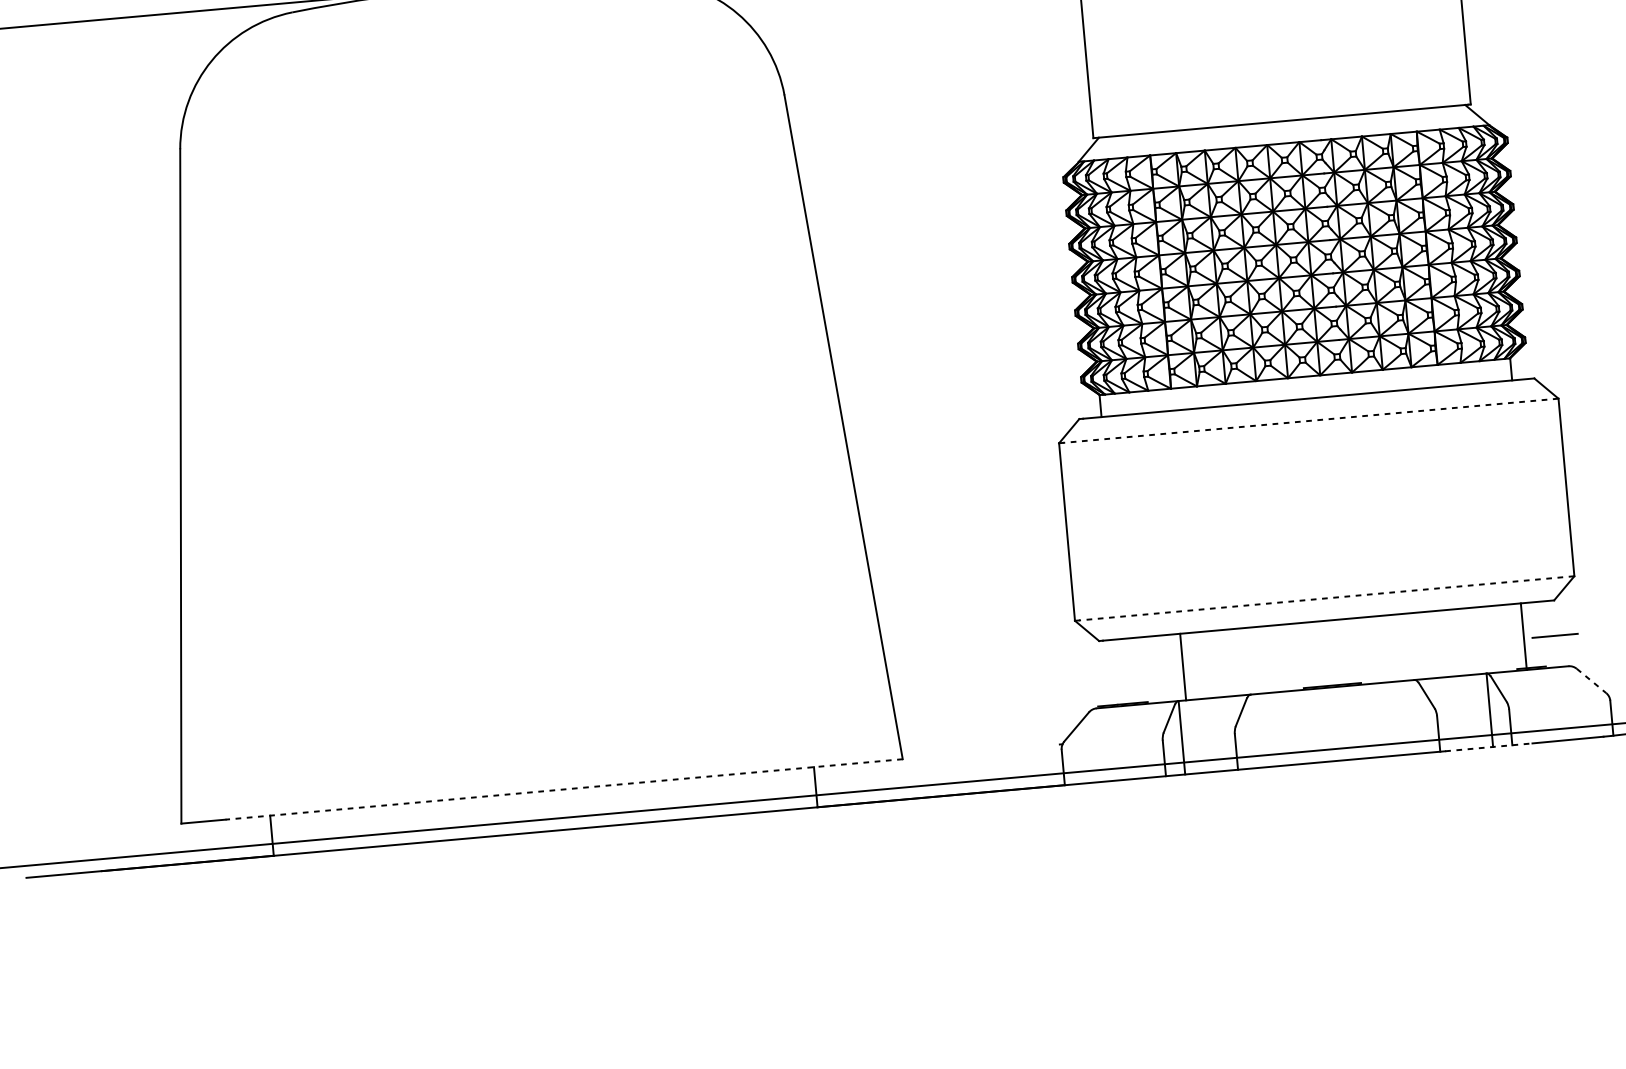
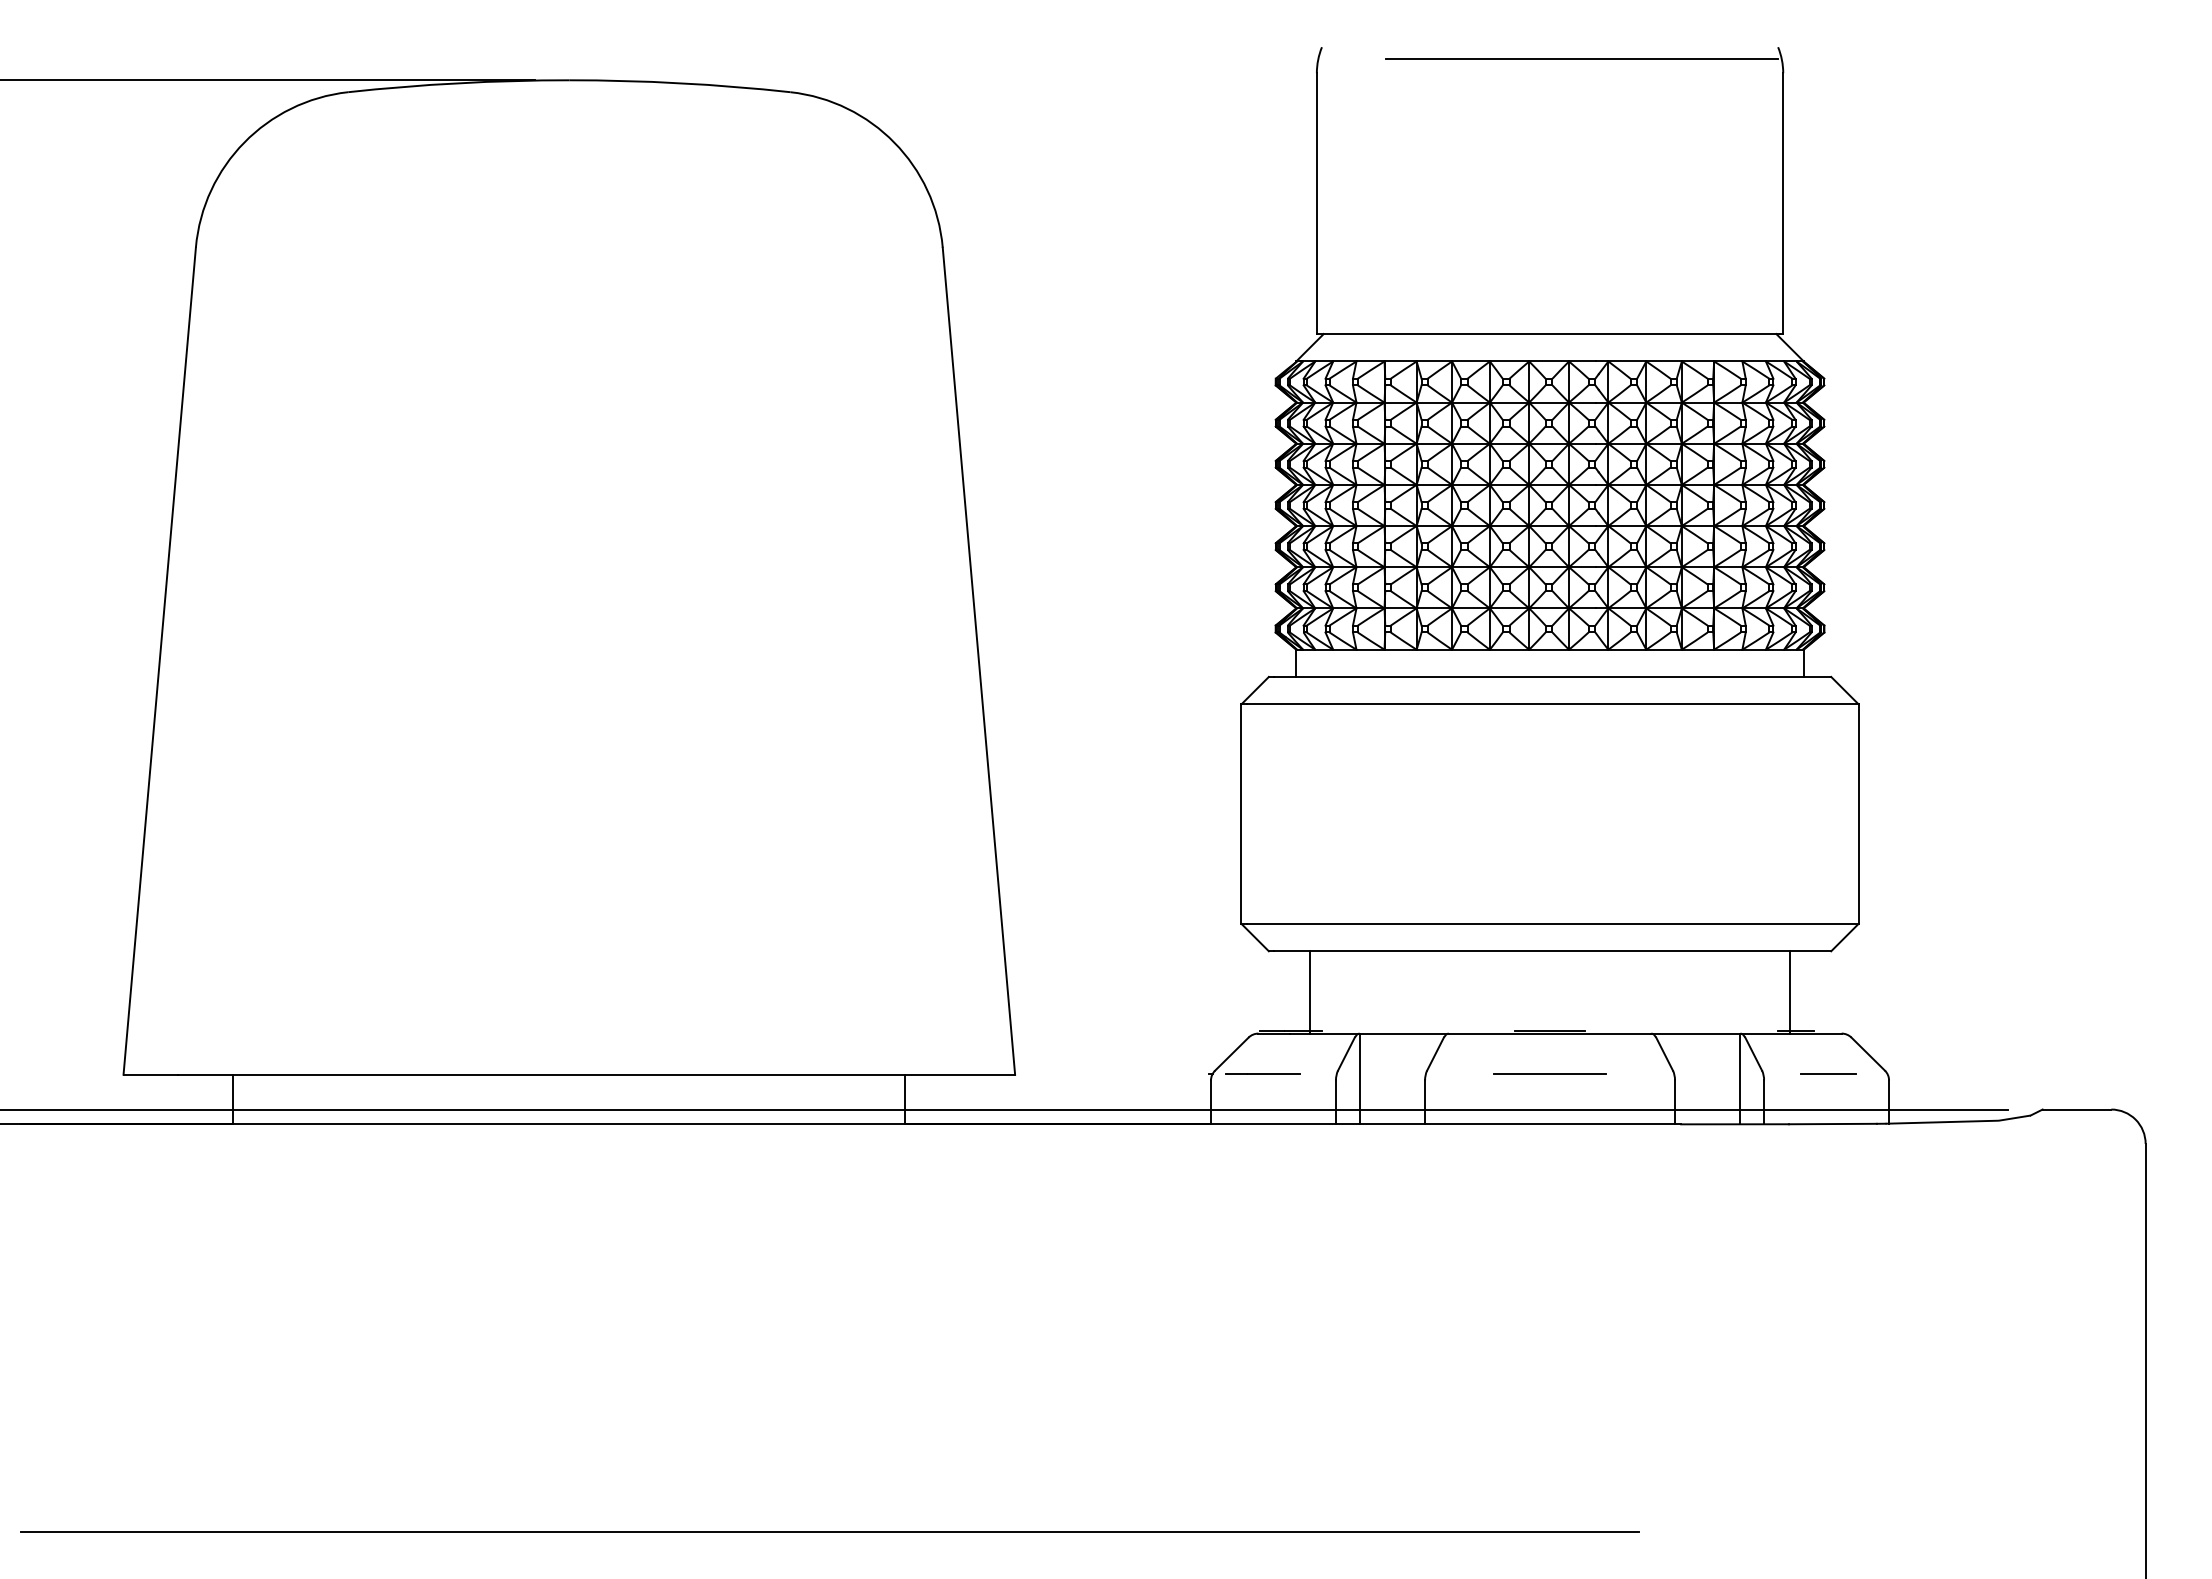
line: (1310, 420) -> (1552, 704), dashed -> solid
line: (1326, 598) -> (1552, 923), dashed -> solid
line: (1555, 635) -> (1828, 1073), moved
line: (1183, 667) -> (1310, 992), moved
line: (1591, 681) -> (1868, 1054), dashed -> solid
line: (1335, 719) -> (1549, 1073), added
line: (1102, 740) -> (1262, 1073), added
line: (1489, 747) -> (1735, 1124), dashed -> solid
line: (564, 789) -> (596, 1074), dashed -> solid

